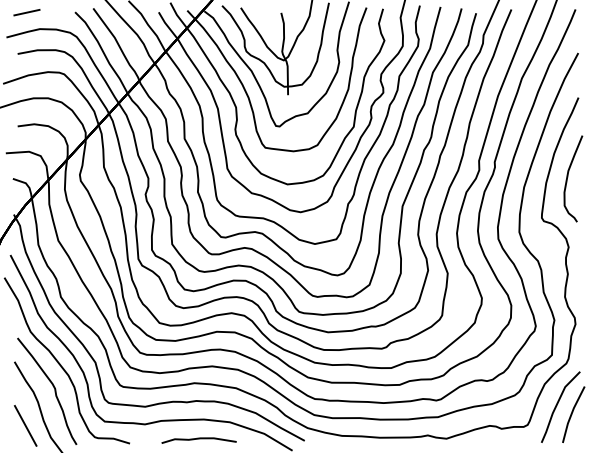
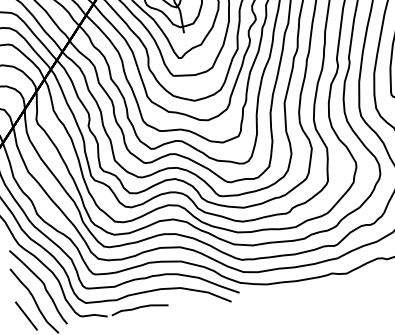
curve: (198, 439) -> (139, 308), moved

